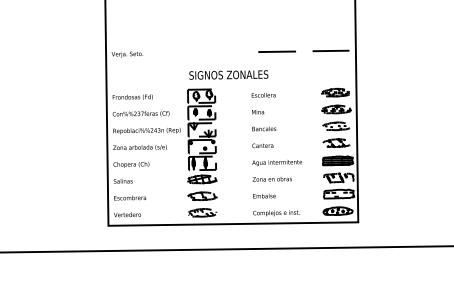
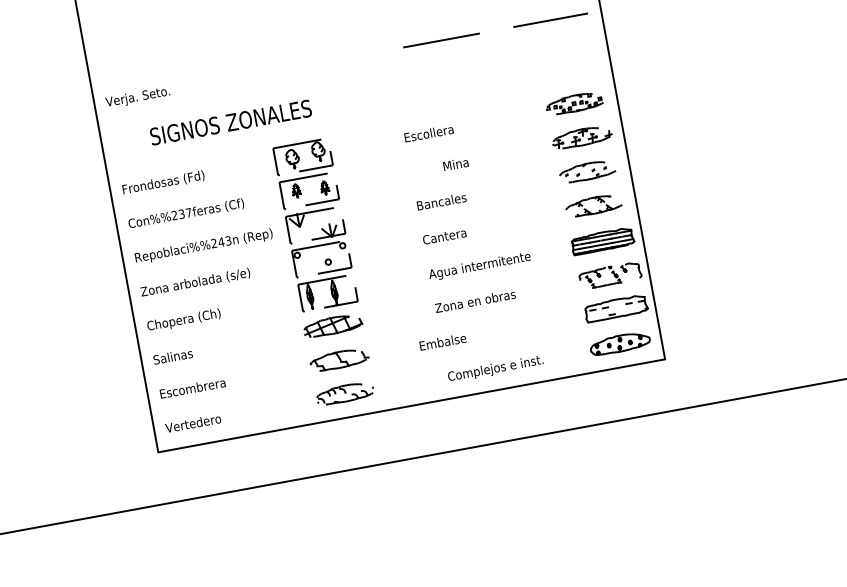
text: (228, 74) -> (230, 121), moved
text: (258, 112) -> (456, 164), moved
text: (264, 195) -> (442, 340), moved

